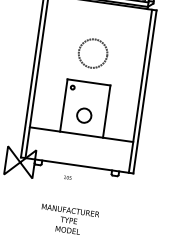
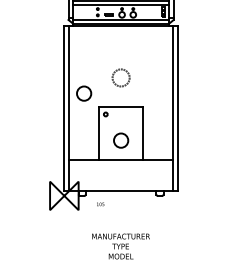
circle: (92, 53) -> (120, 77), size x0.6
circle: (54, 63) -> (84, 93), added
text: (67, 177) -> (100, 204), moved

